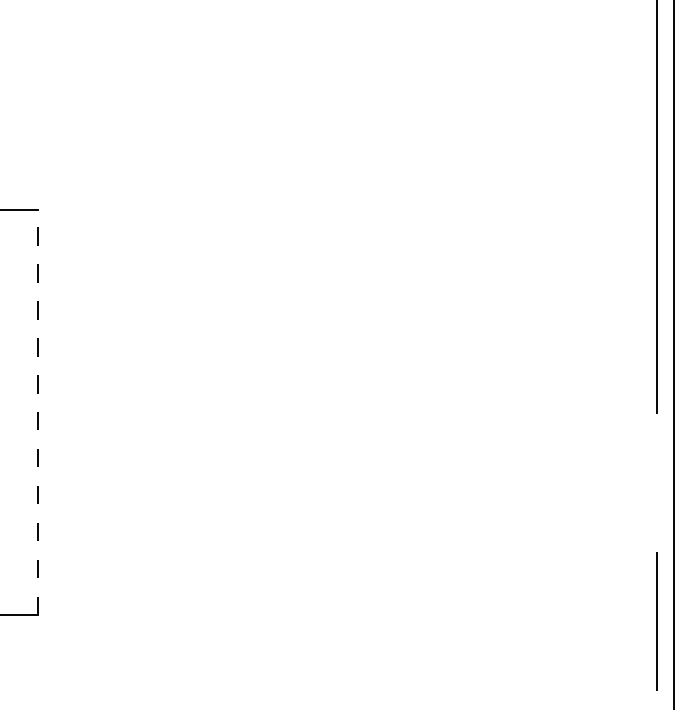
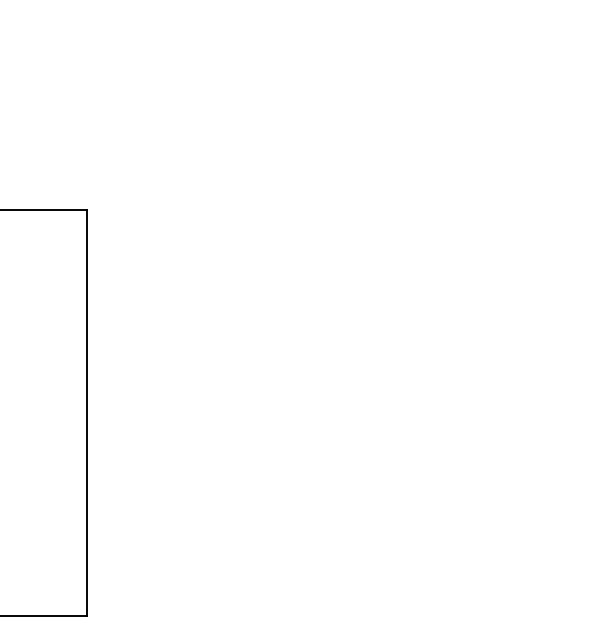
line: (37, 412) -> (87, 412), dashed -> solid

